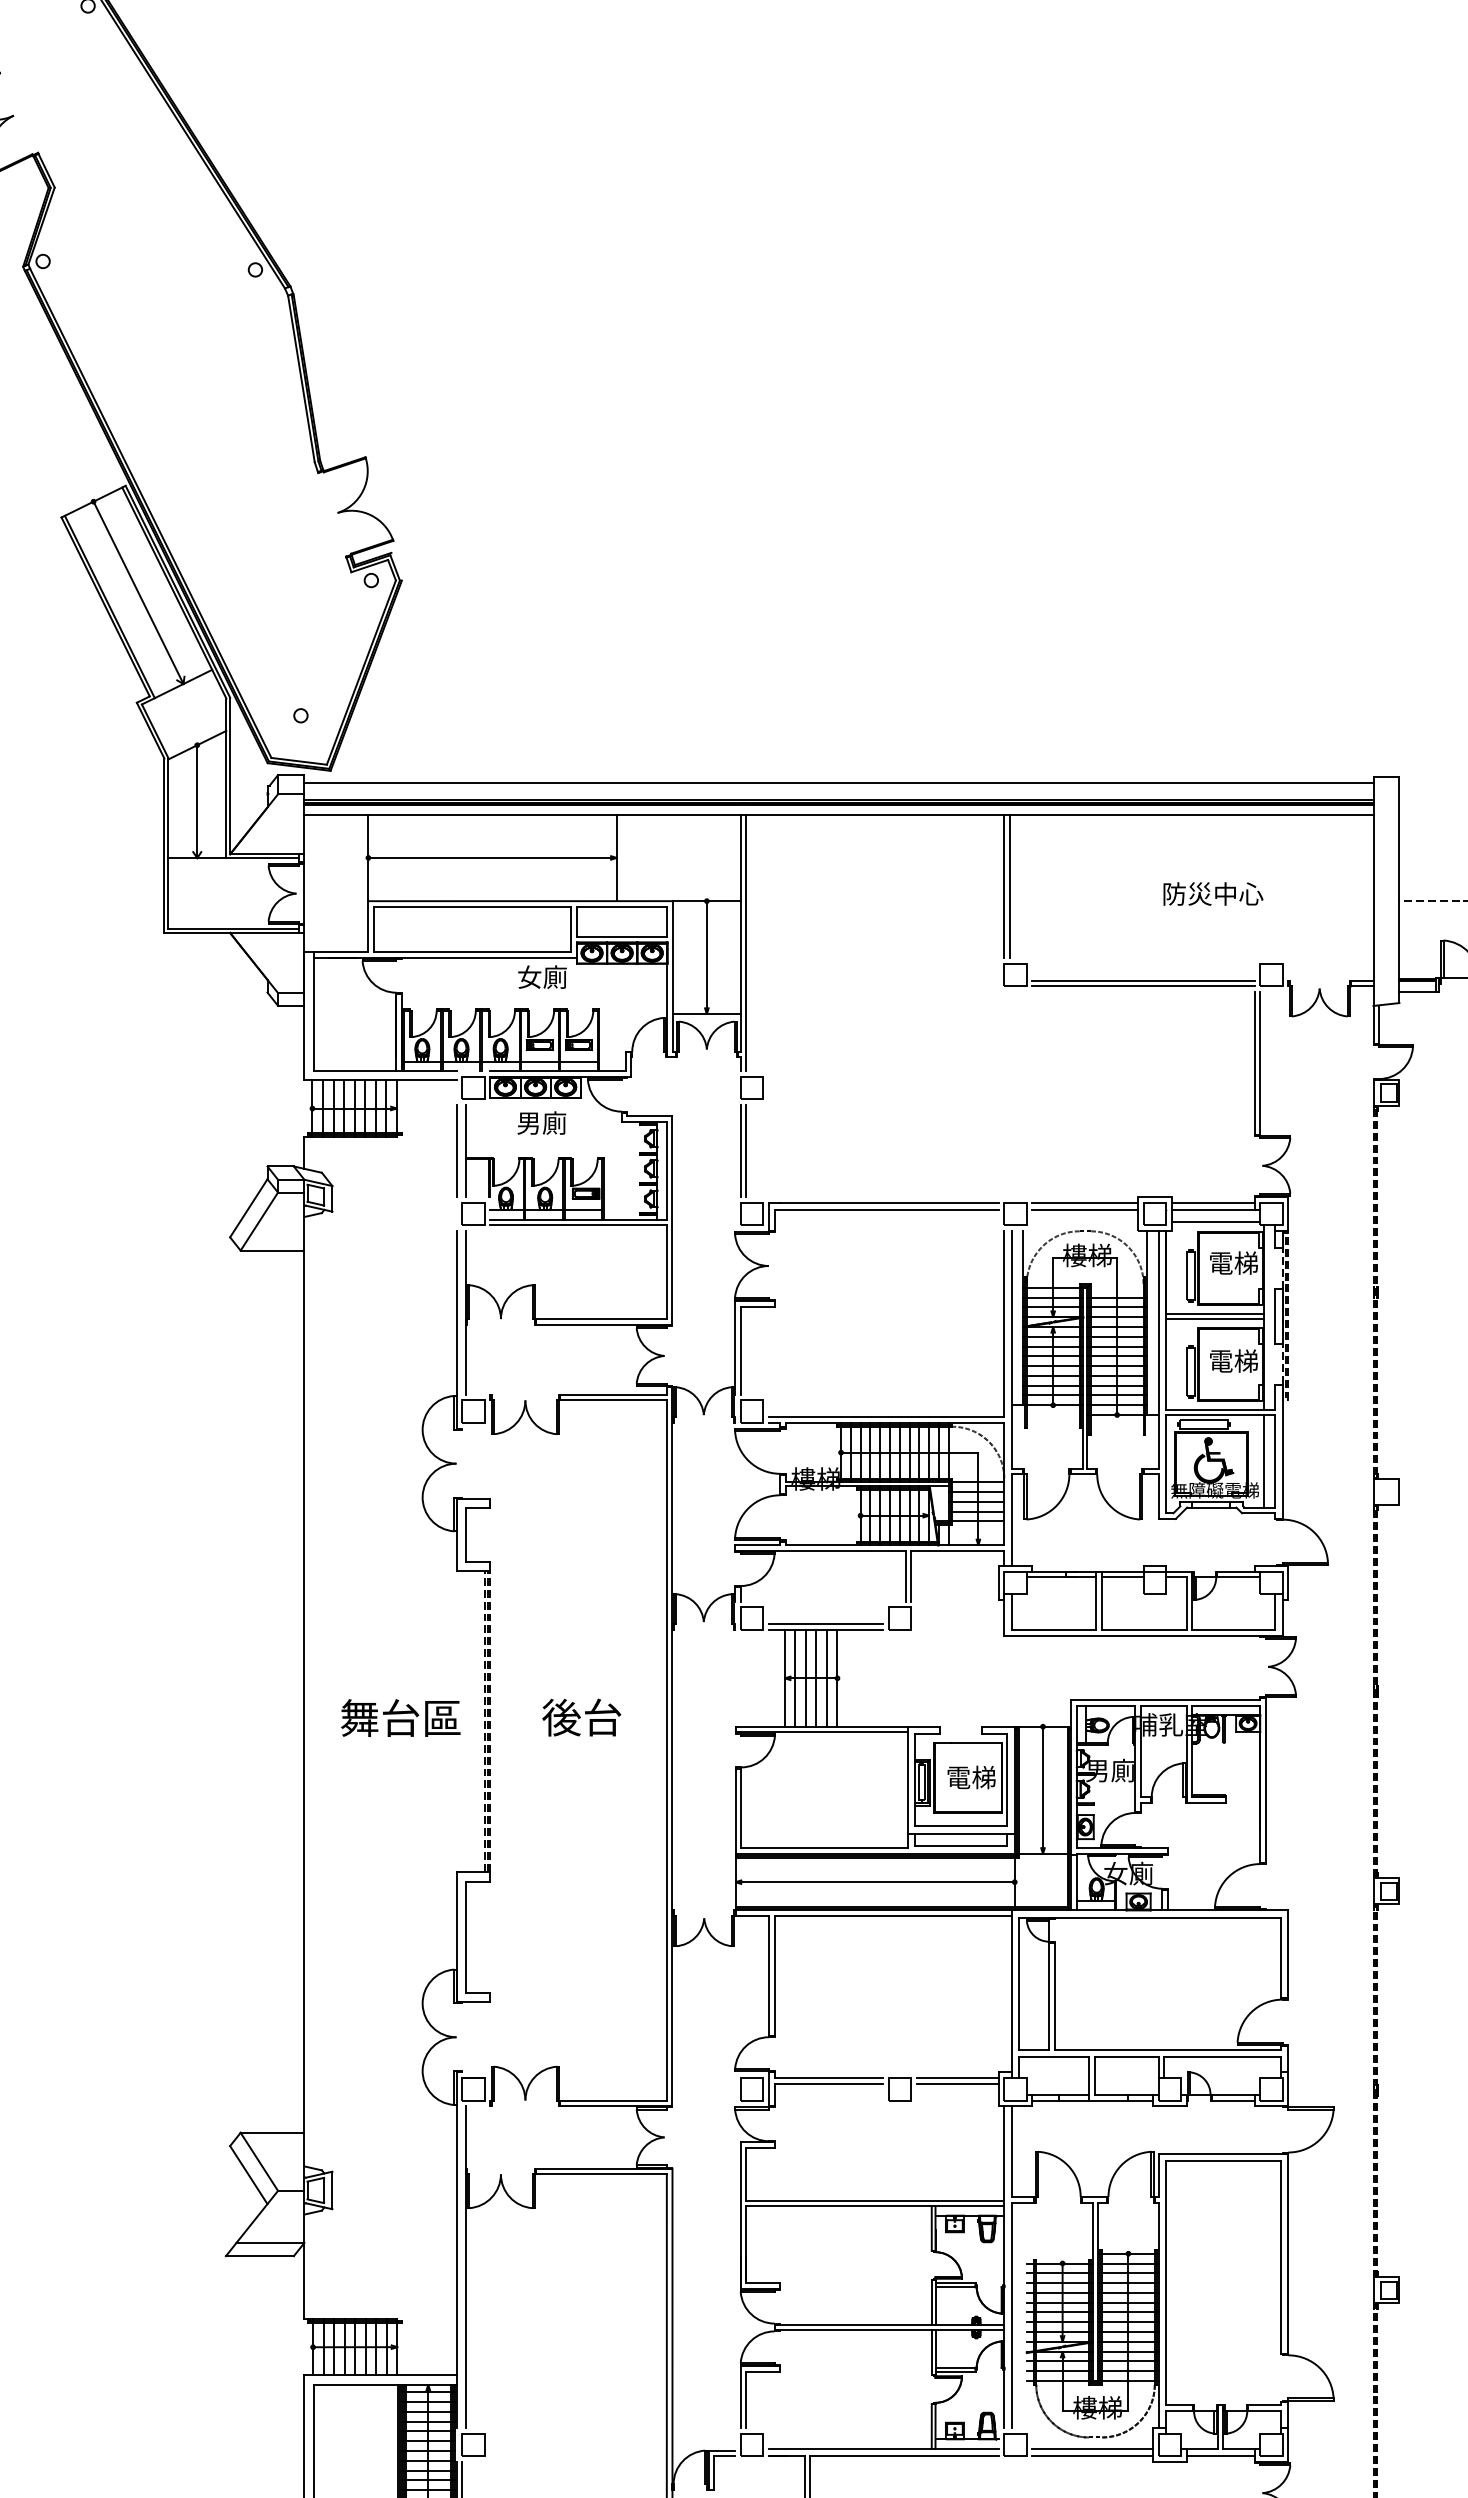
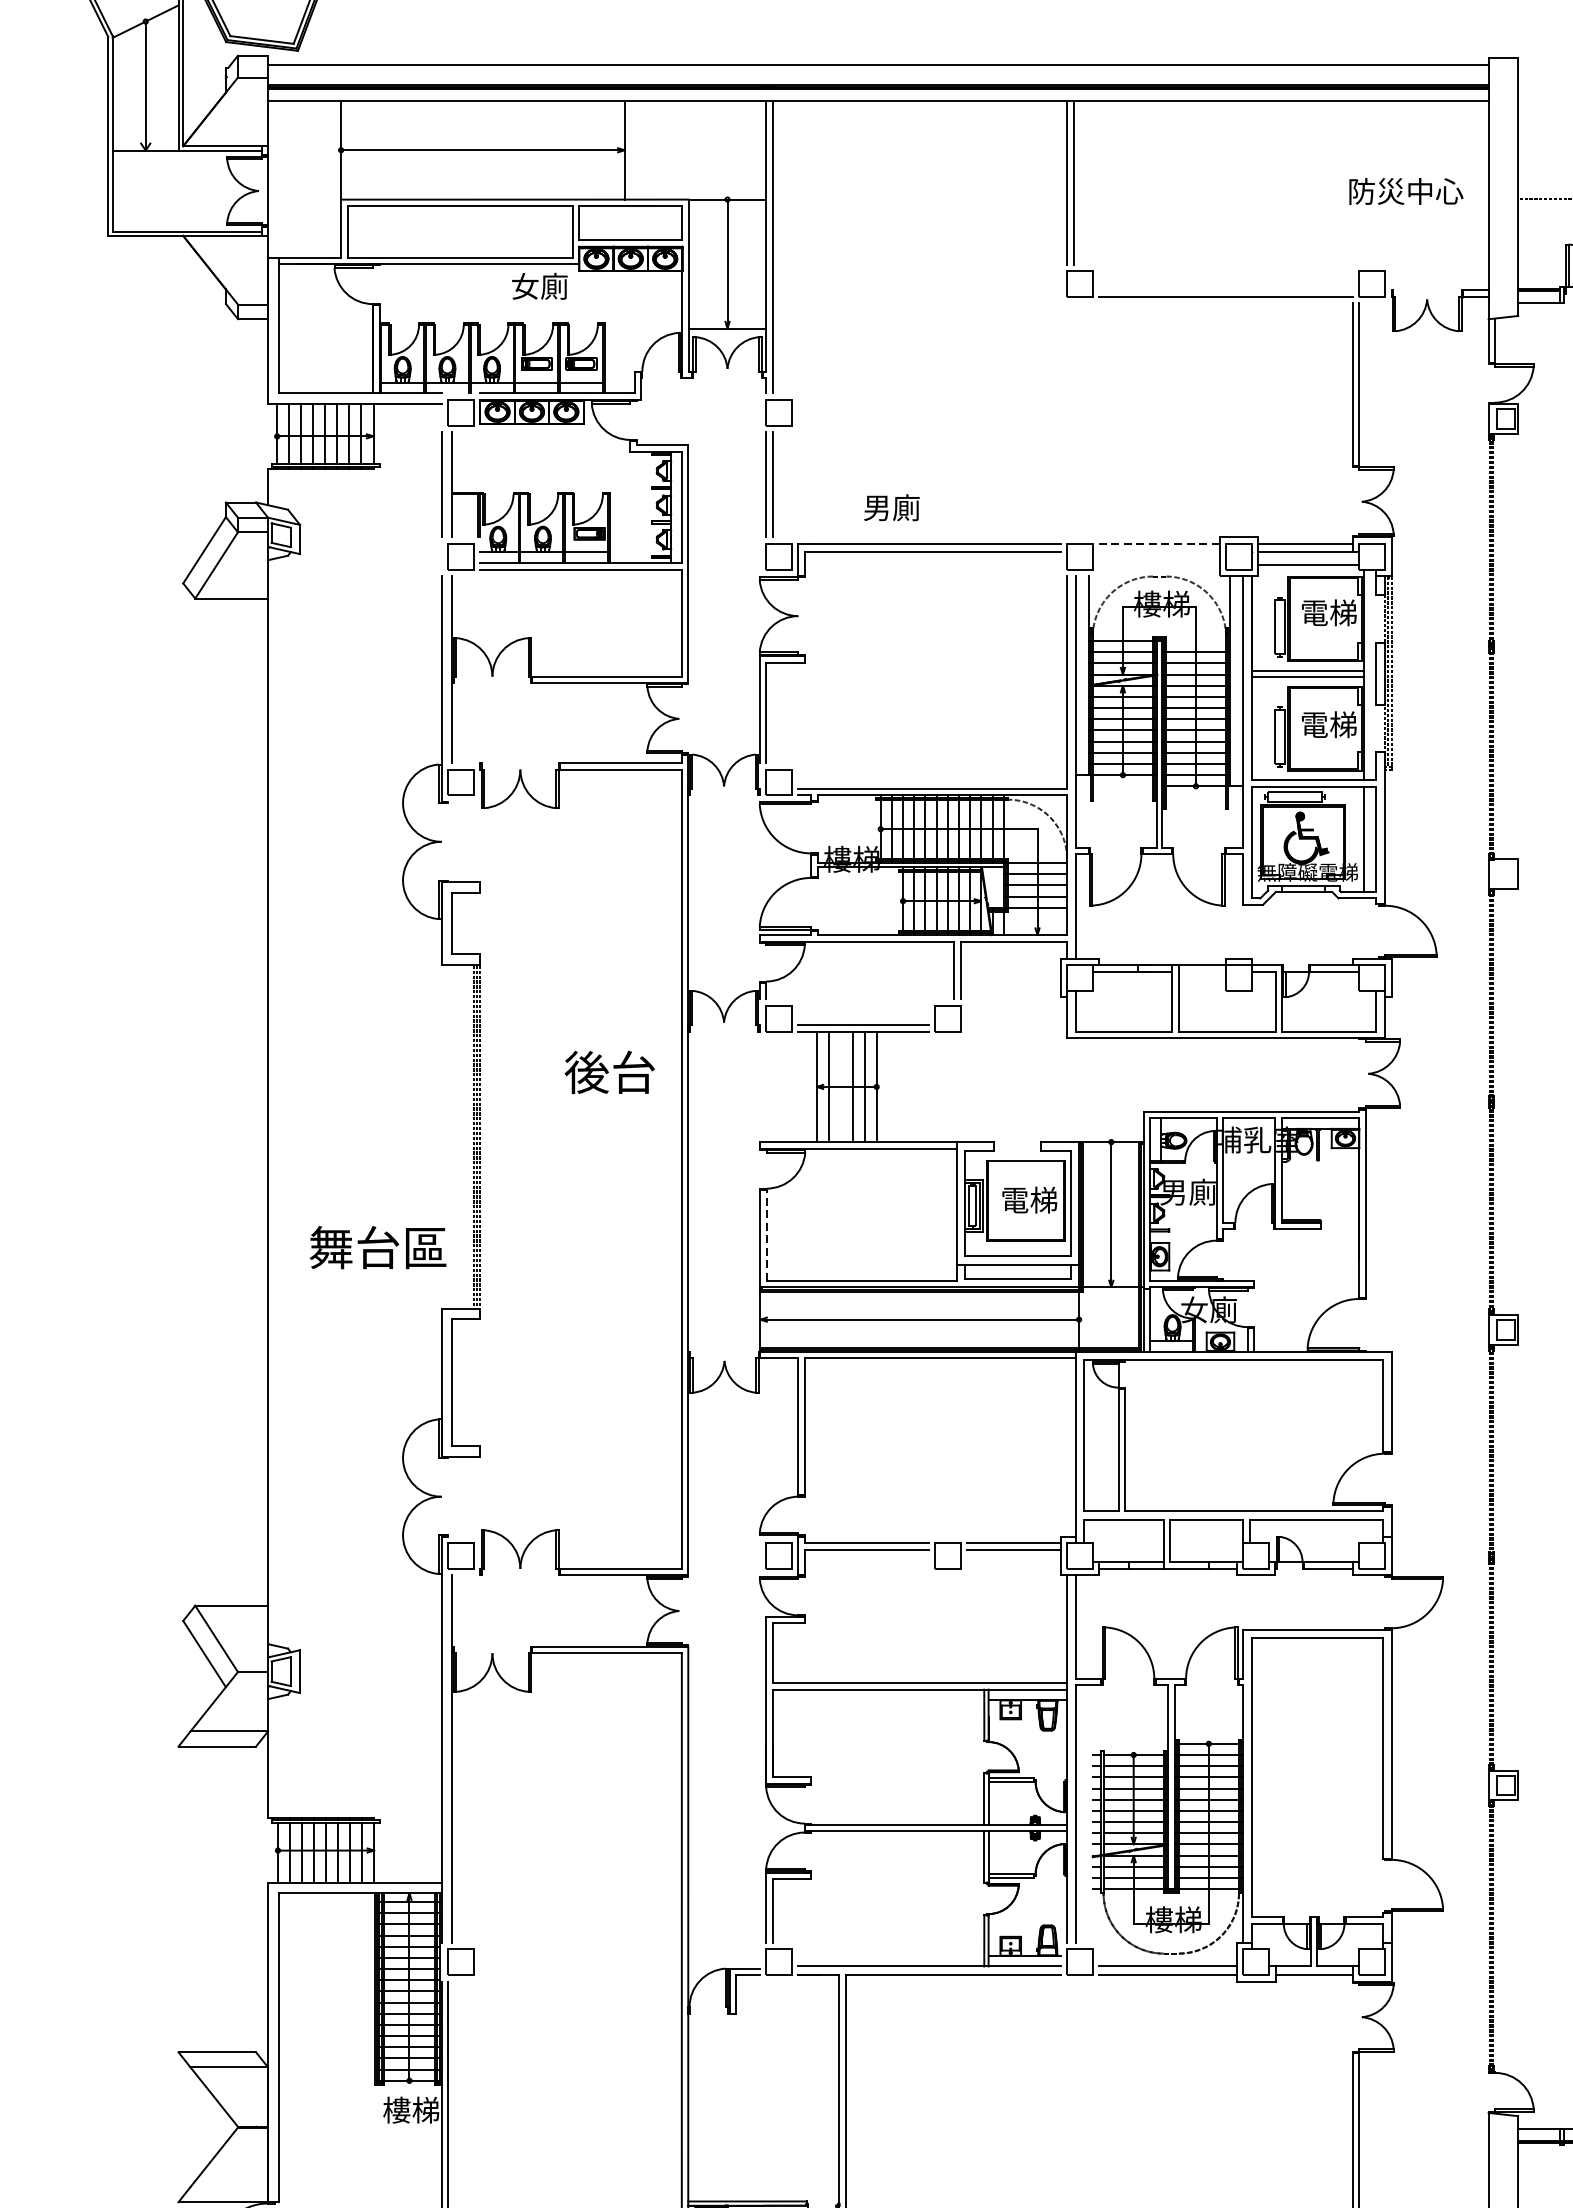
text: (1213, 893) -> (1406, 190), moved
line: (1143, 980) -> (1226, 290), removed
text: (541, 1122) -> (891, 507), moved
line: (1085, 1202) -> (1159, 543), solid -> dashed
line: (1084, 1210) -> (1158, 552), removed
line: (1122, 1577) -> (1202, 971), removed
line: (805, 1677) -> (840, 1085), removed
text: (400, 1717) -> (377, 1246), moved
text: (581, 1717) -> (609, 1072), moved
line: (741, 1808) -> (767, 1235), solid -> dashed

